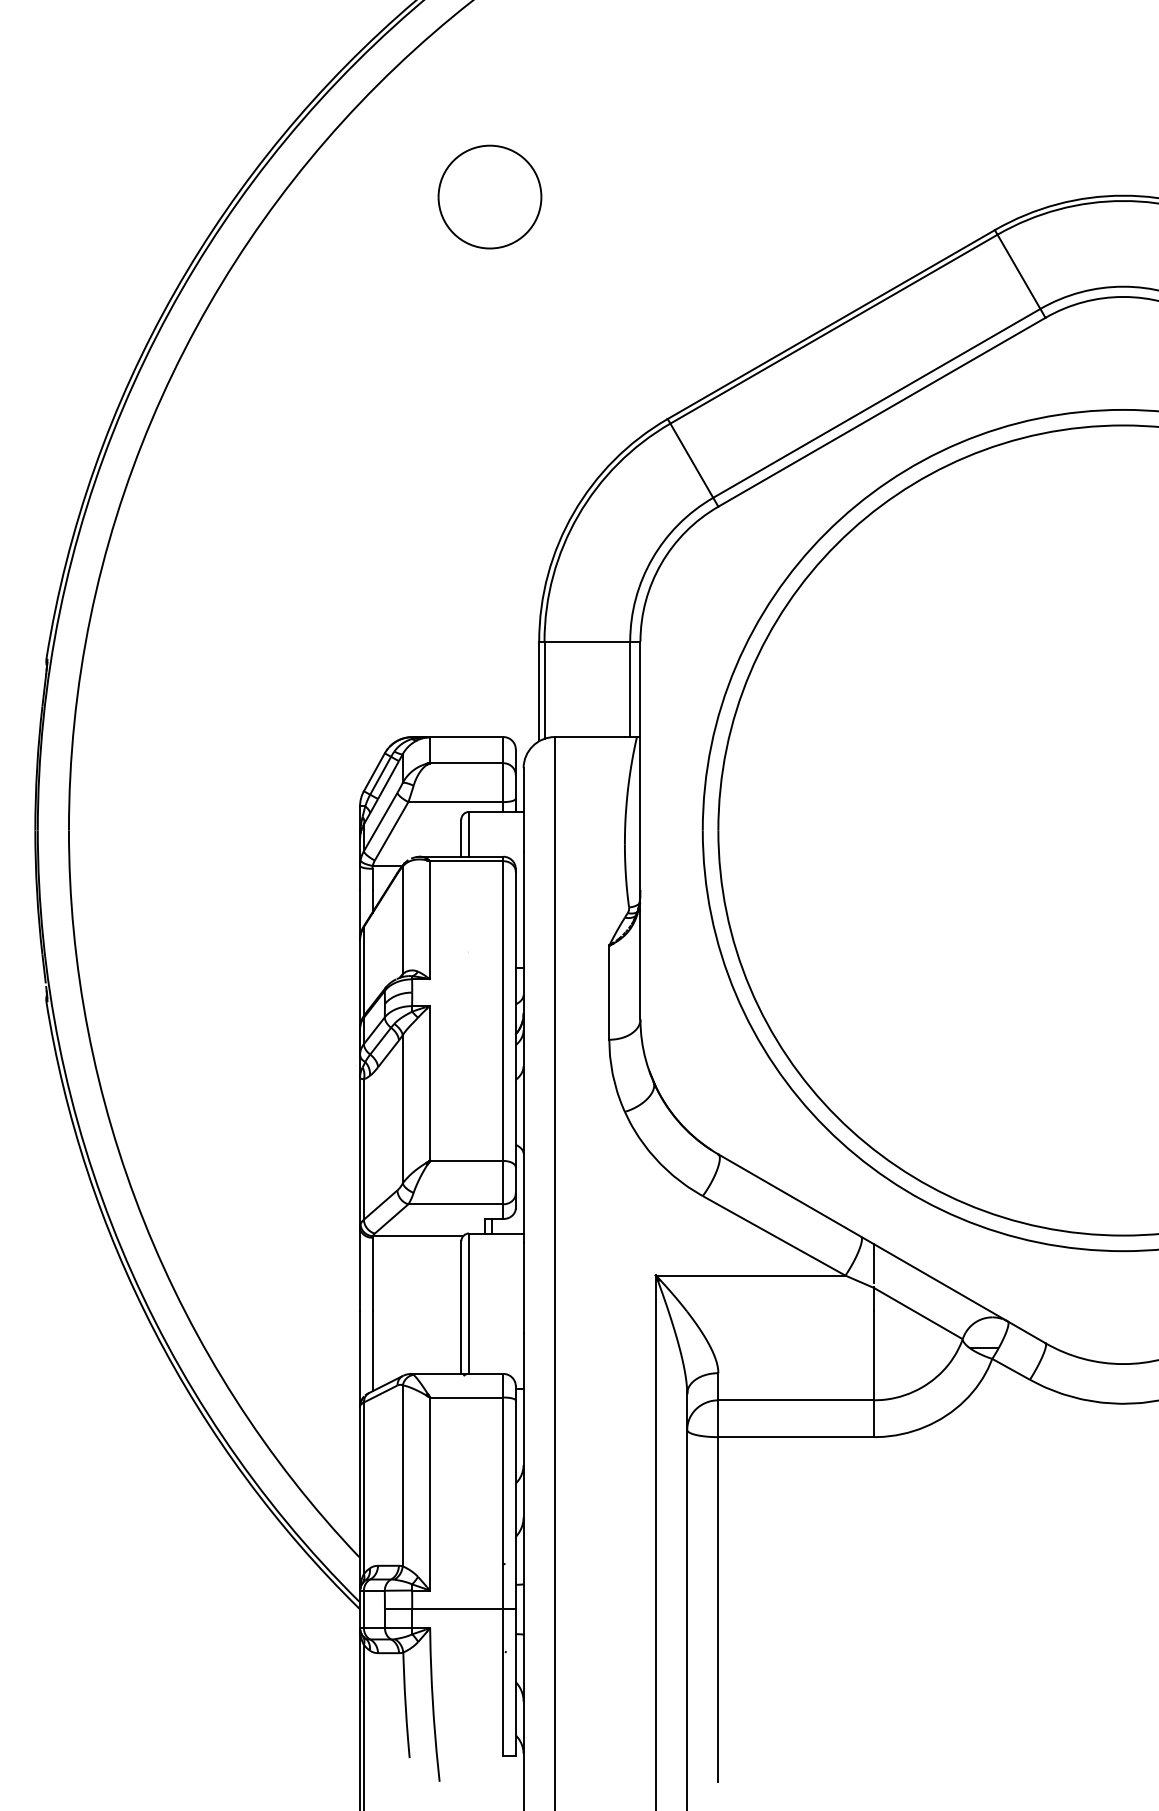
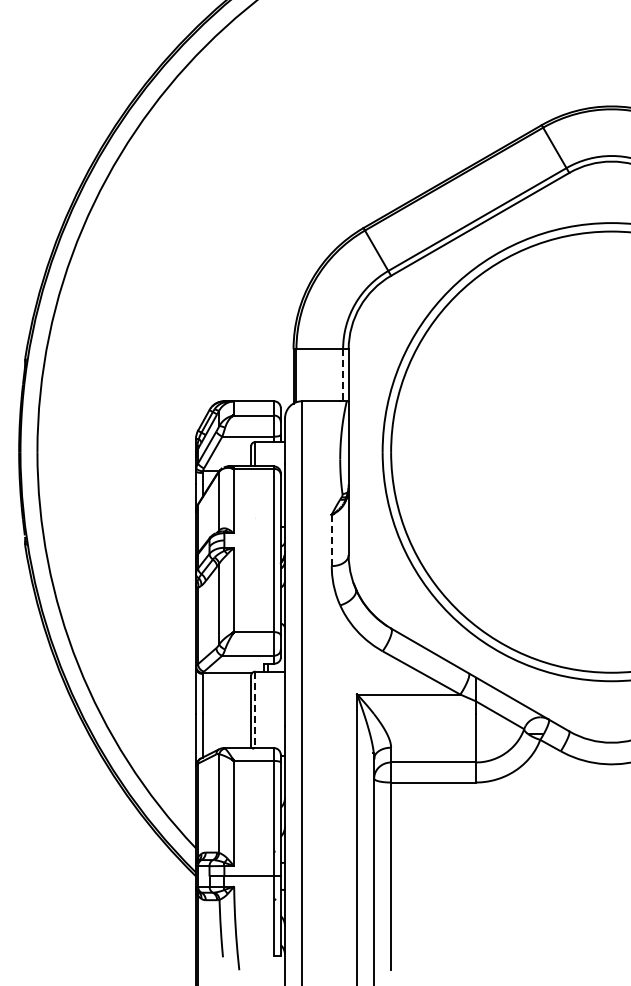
part: (489, 197) -> (266, 107), removed
line: (630, 689) -> (343, 375), solid -> dashed
line: (608, 992) -> (331, 540), solid -> dashed
line: (469, 1304) -> (255, 710), solid -> dashed

